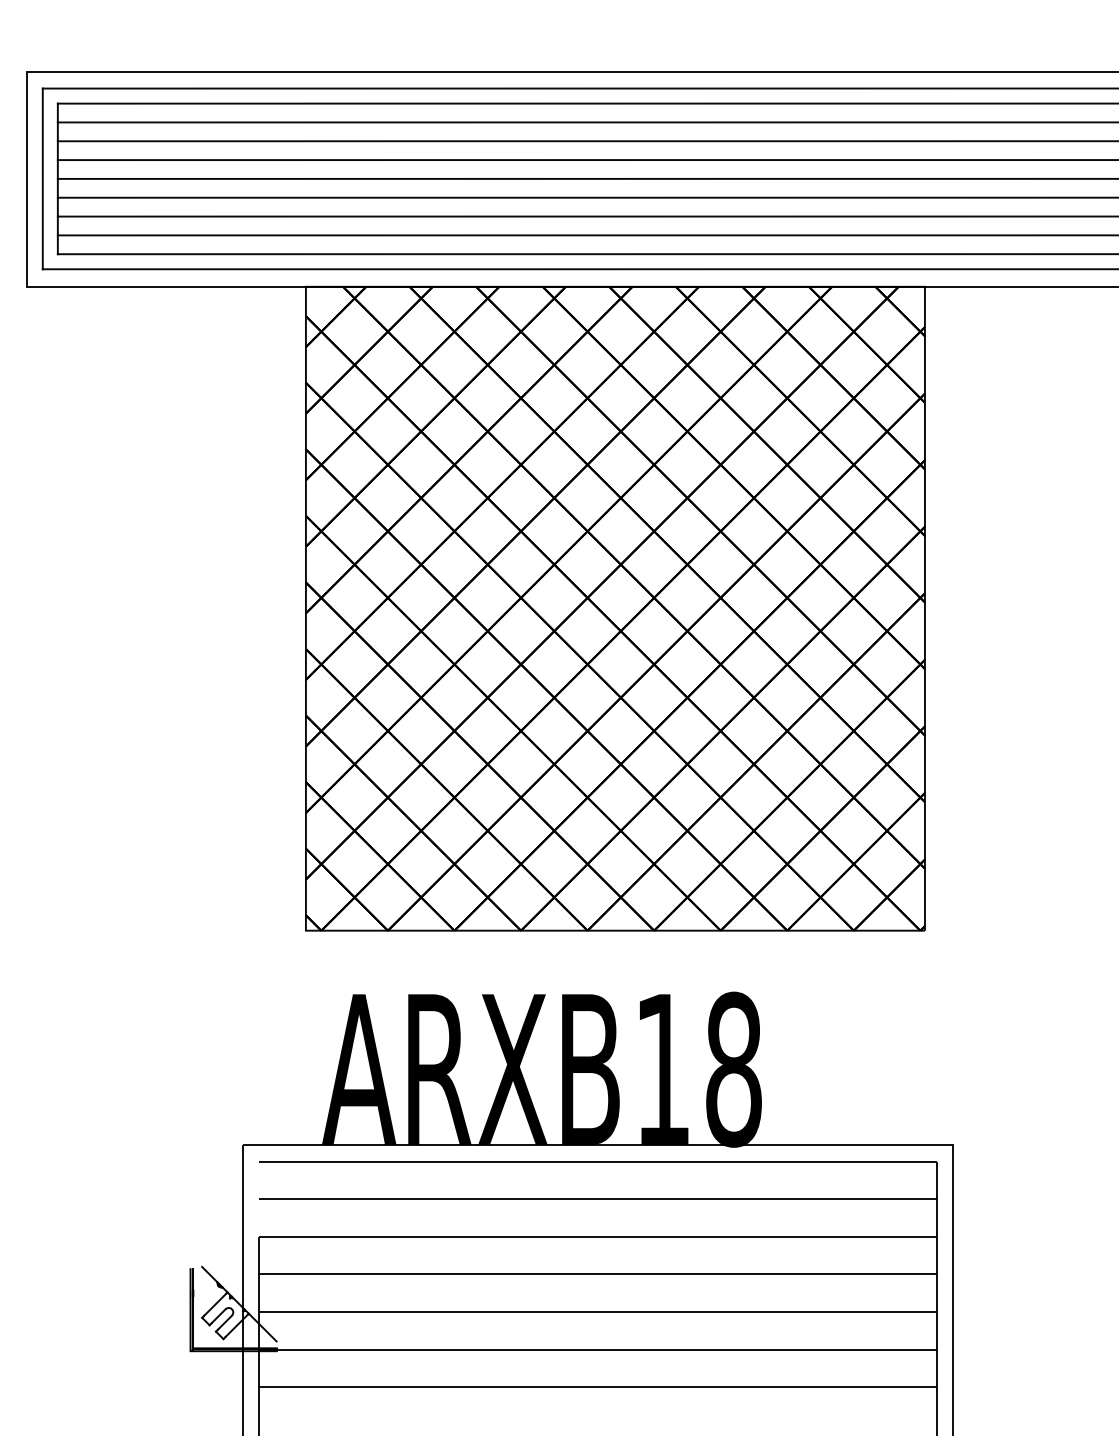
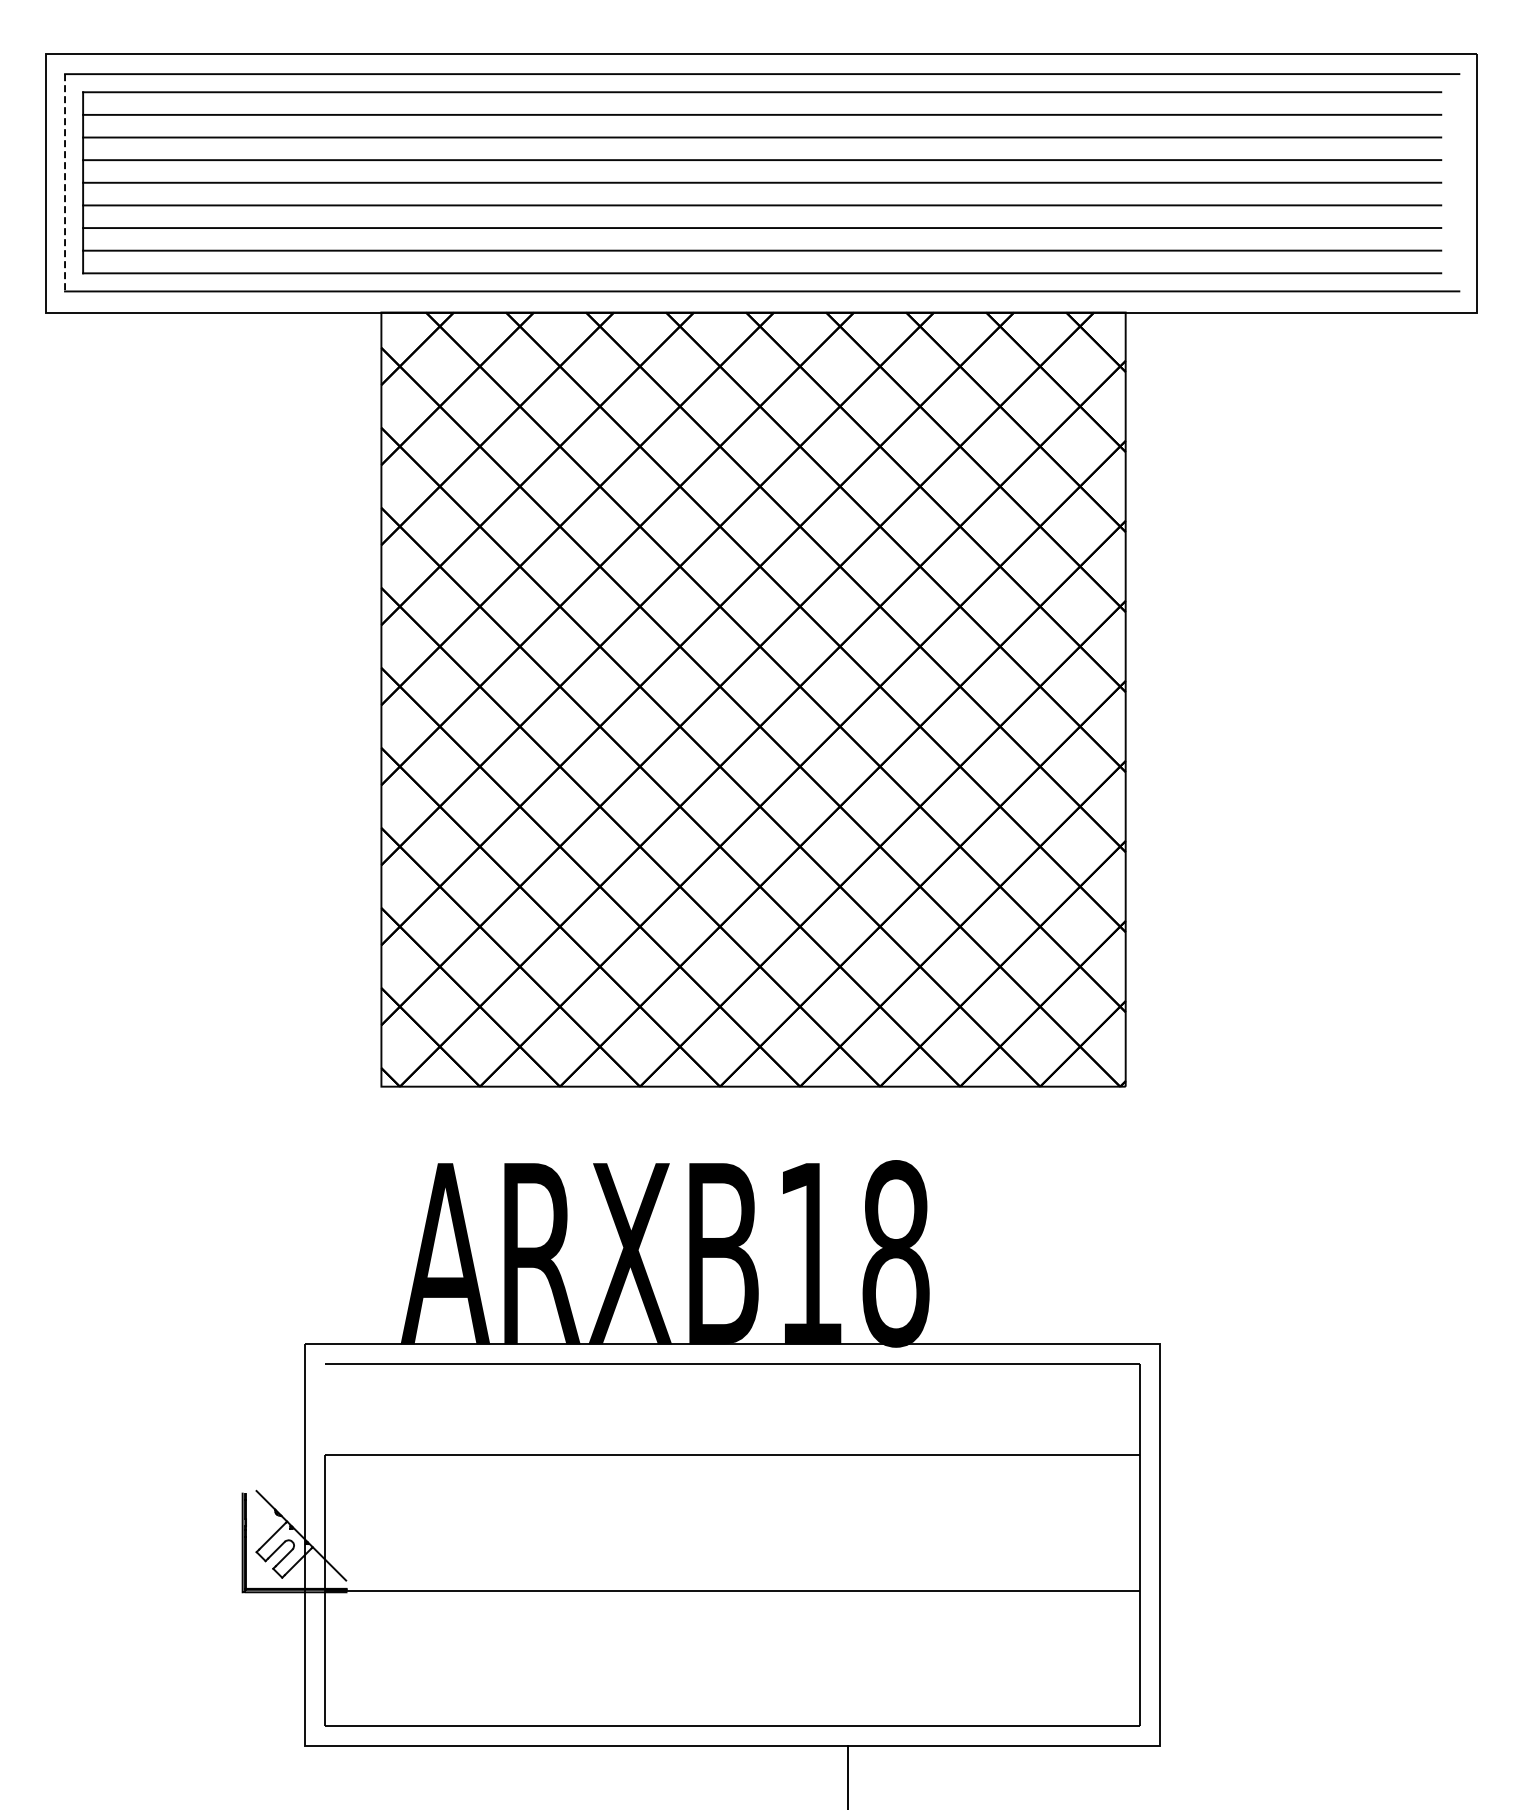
line: (43, 178) -> (65, 182), solid -> dashed
line: (597, 1199) -> (732, 1409), removed
line: (597, 1274) -> (732, 1500), removed
line: (597, 1312) -> (732, 1545), removed
line: (597, 1387) -> (732, 1635), removed

